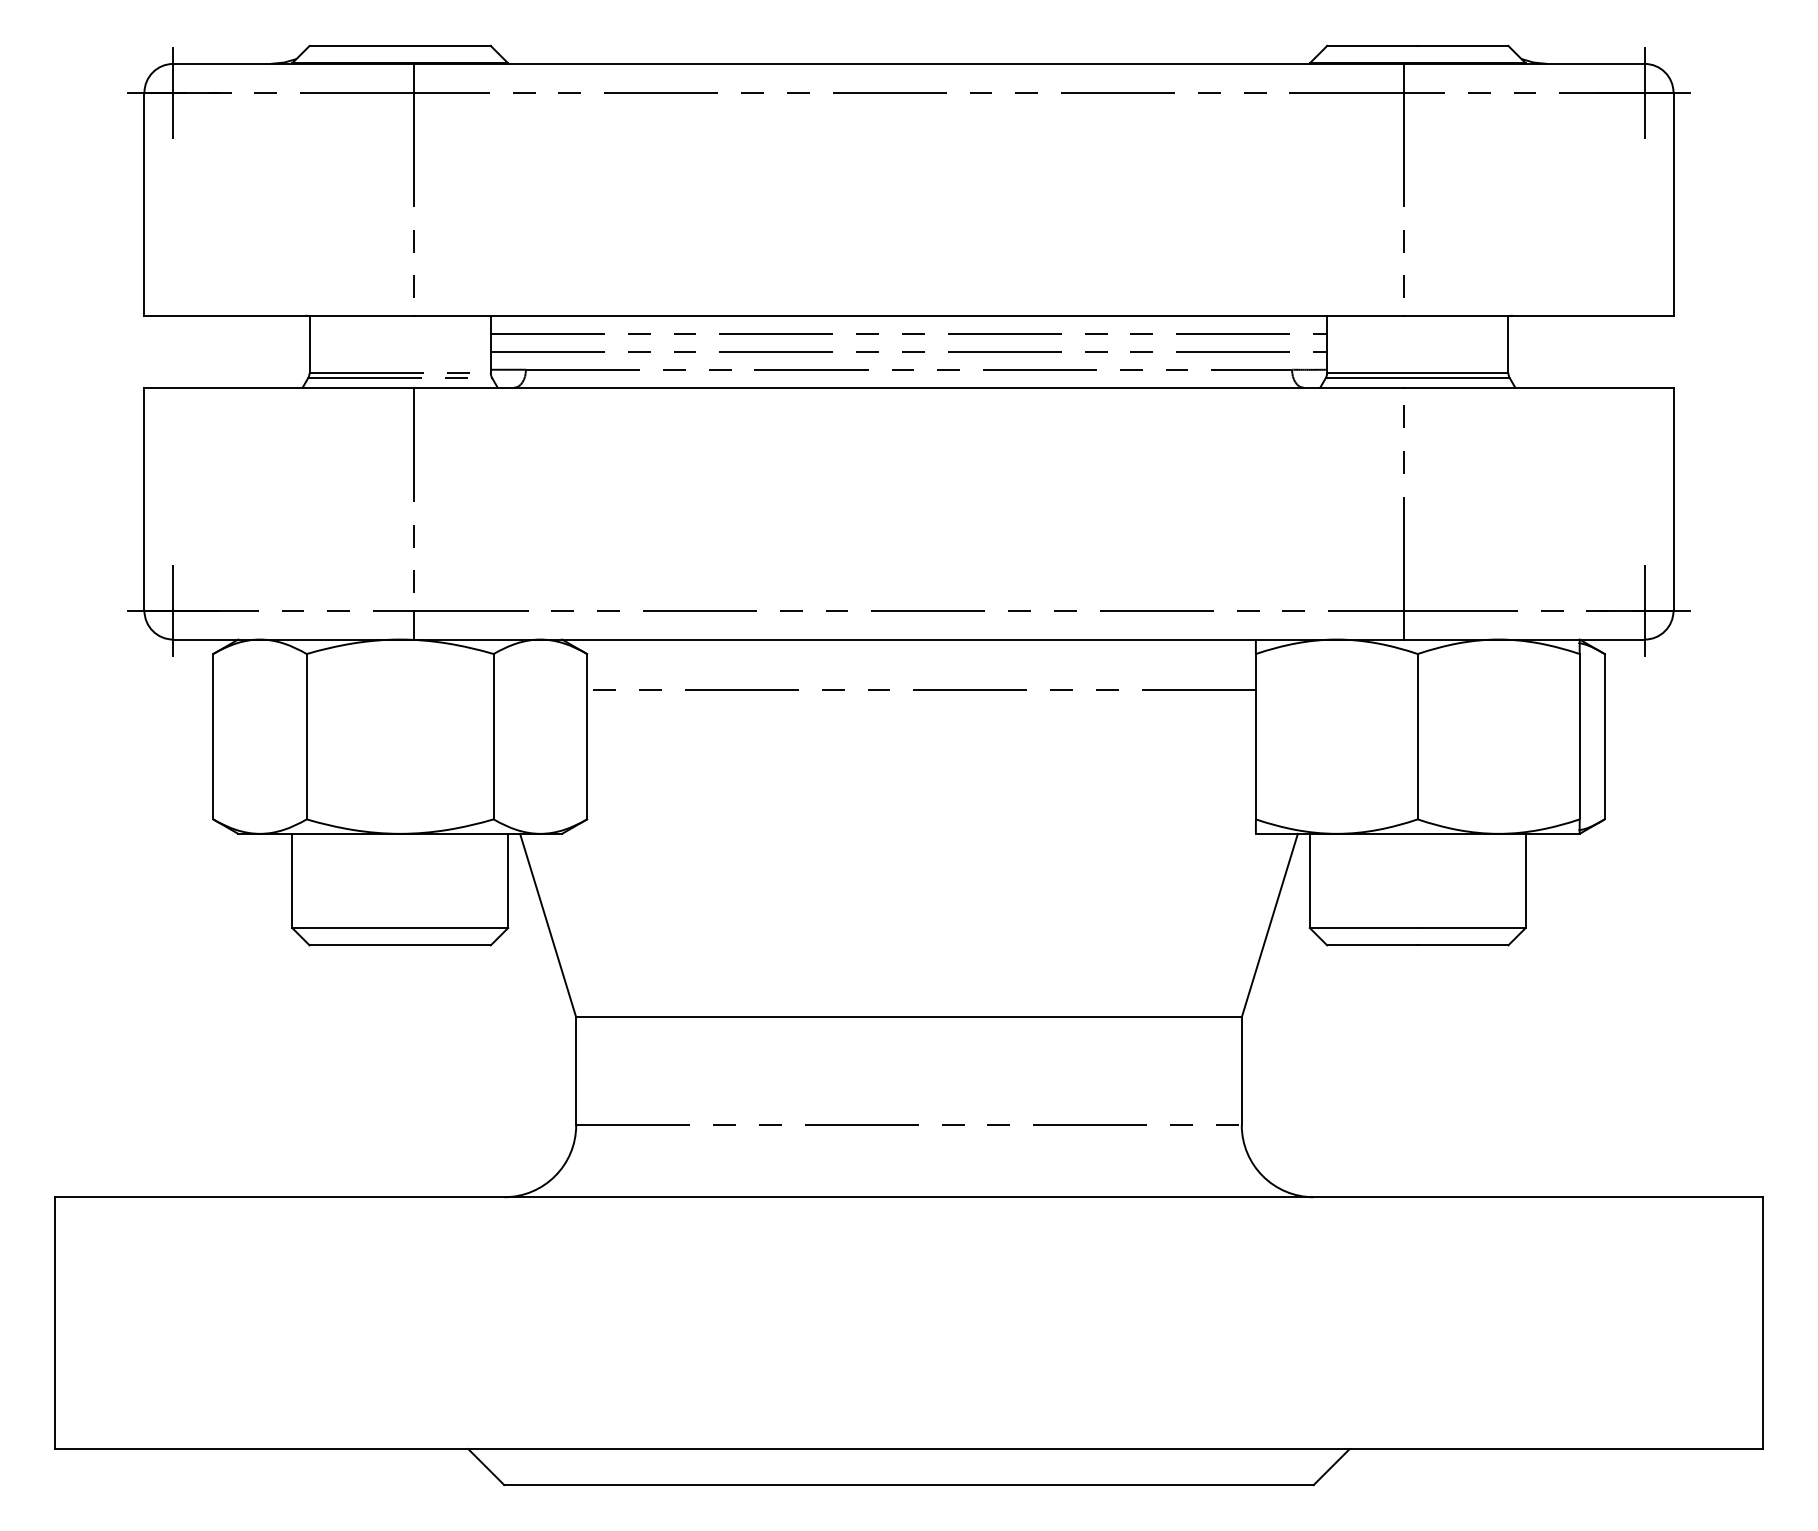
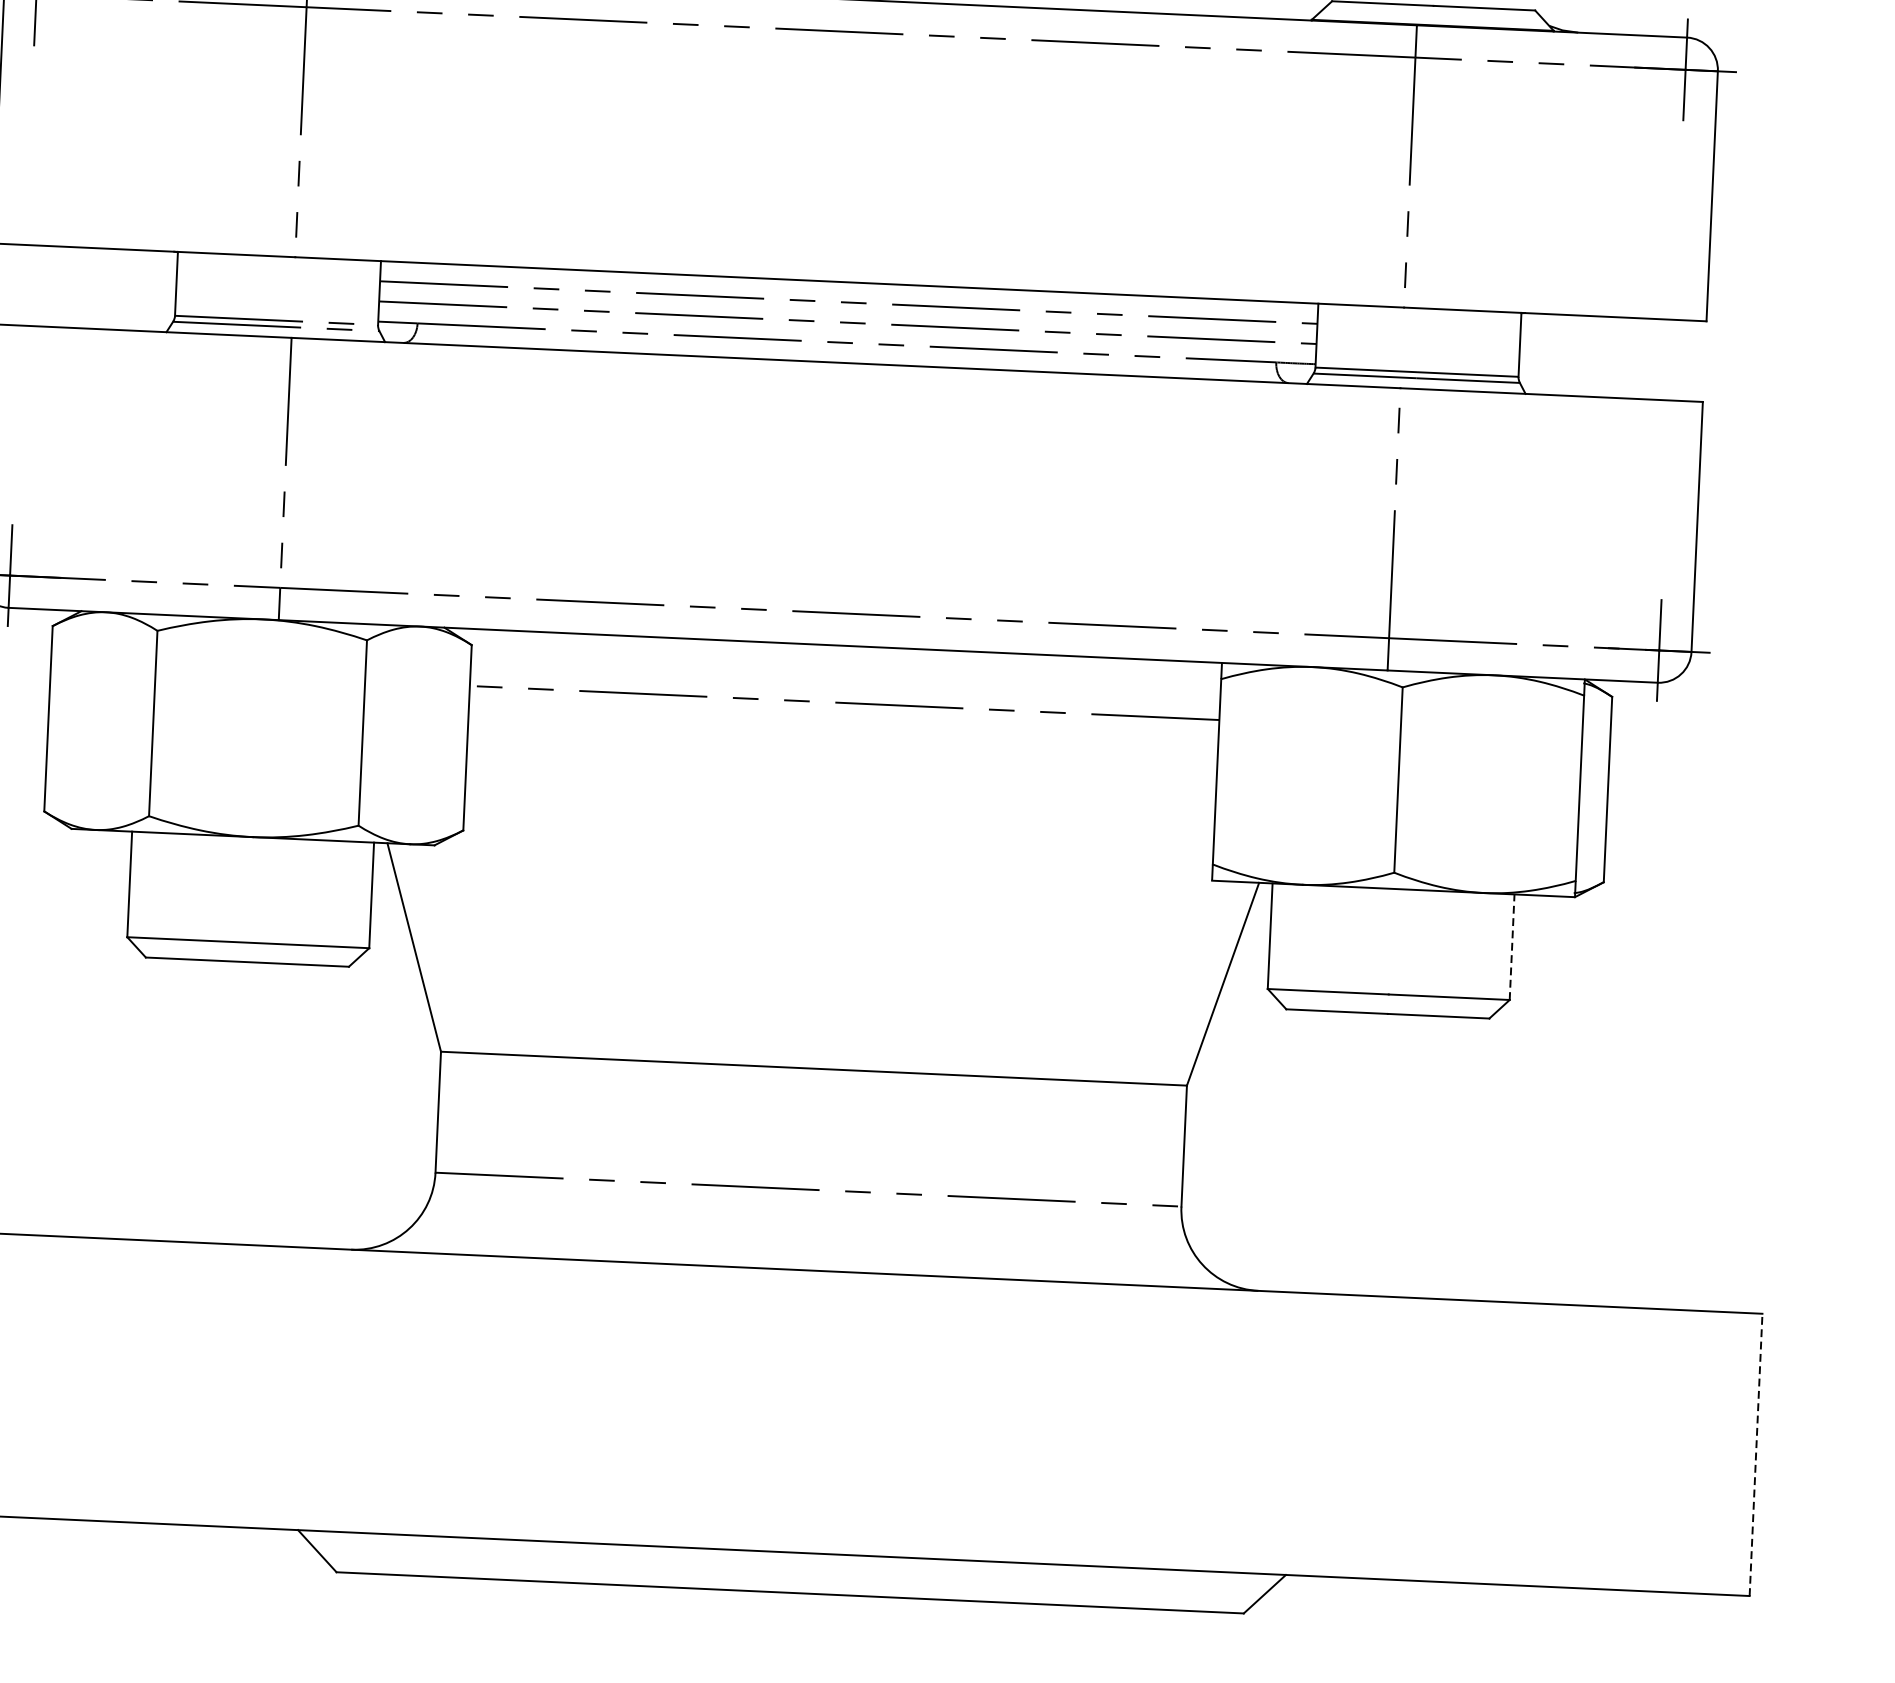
line: (1525, 880) -> (1511, 946), solid -> dashed
line: (1763, 1323) -> (1756, 1455), solid -> dashed

